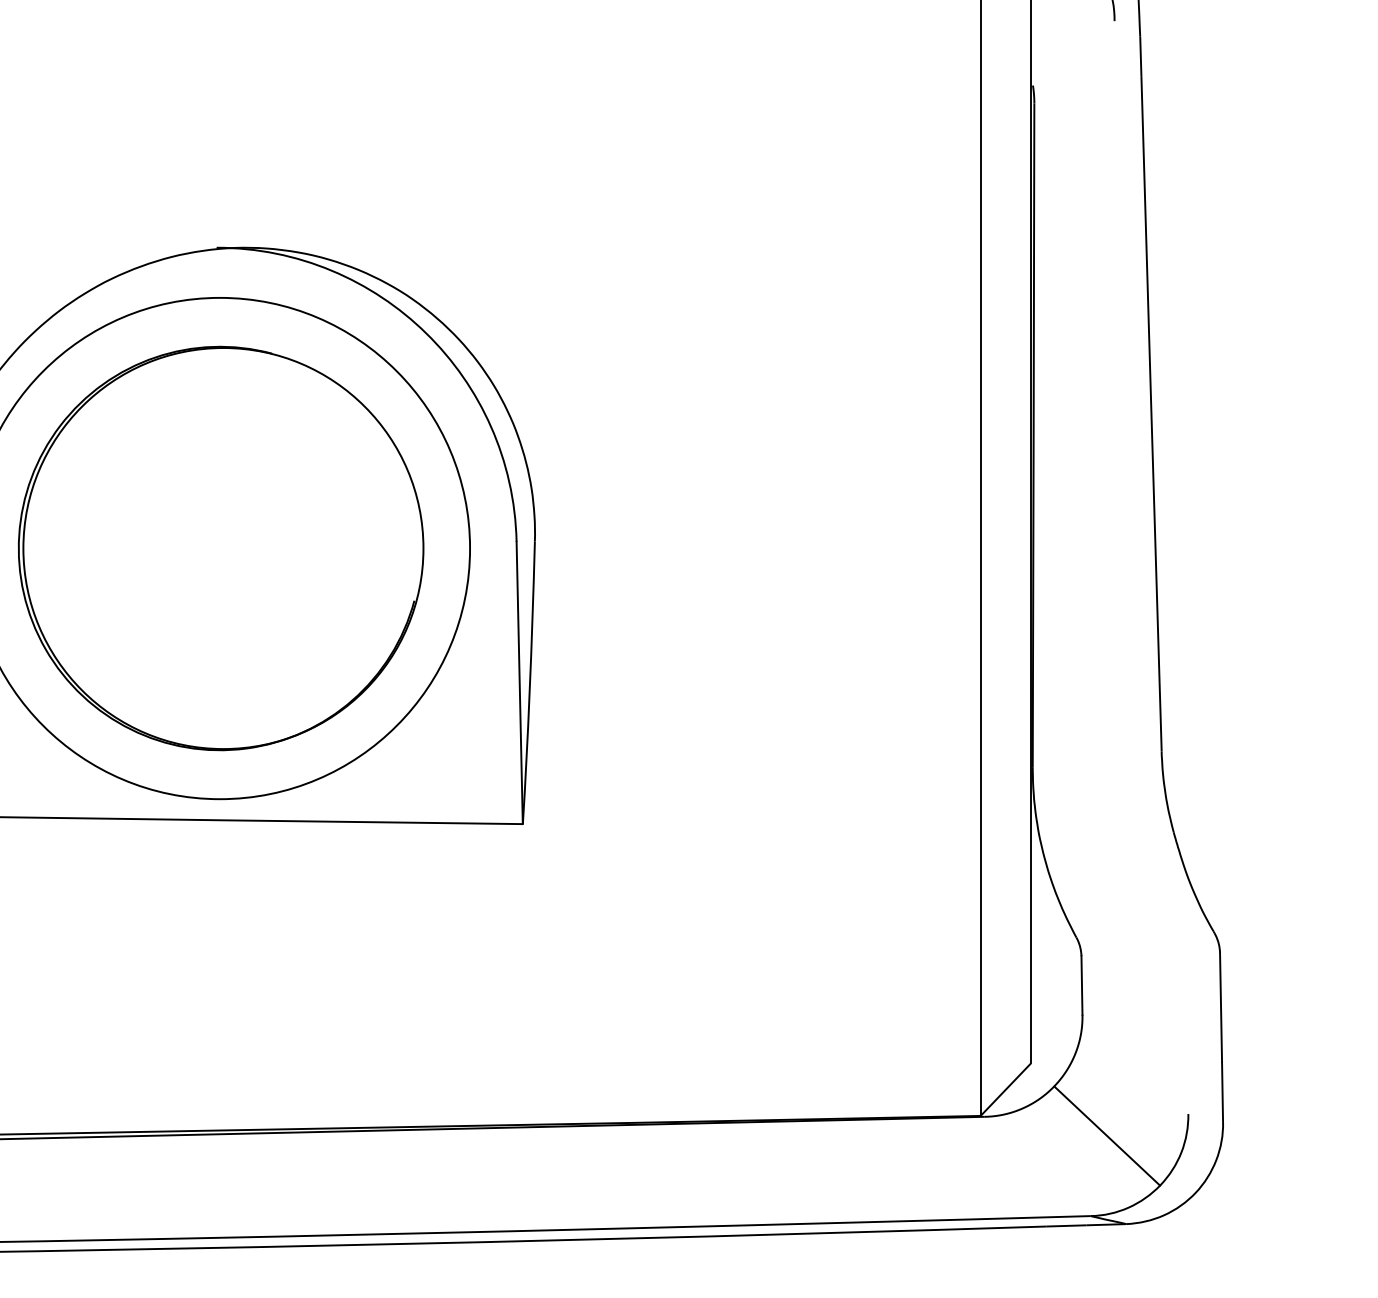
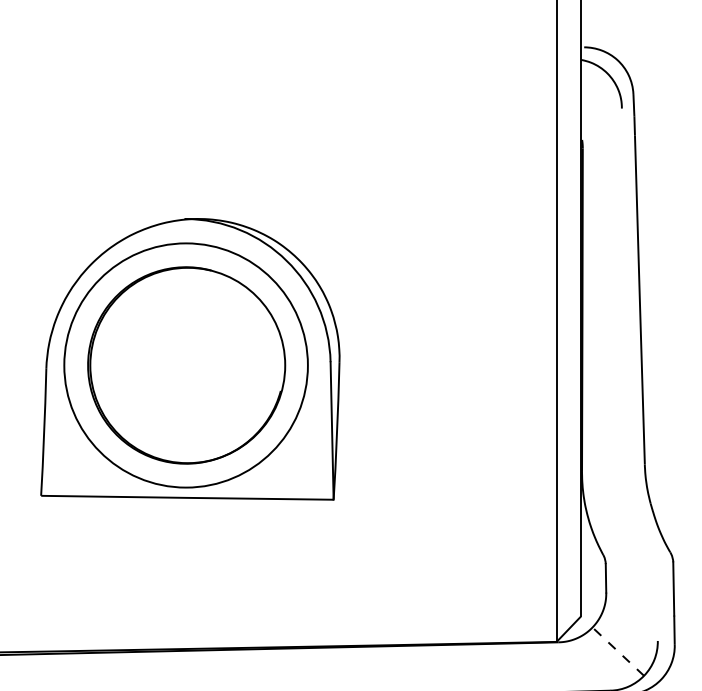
line: (1105, 1135) -> (617, 651), solid -> dashed

